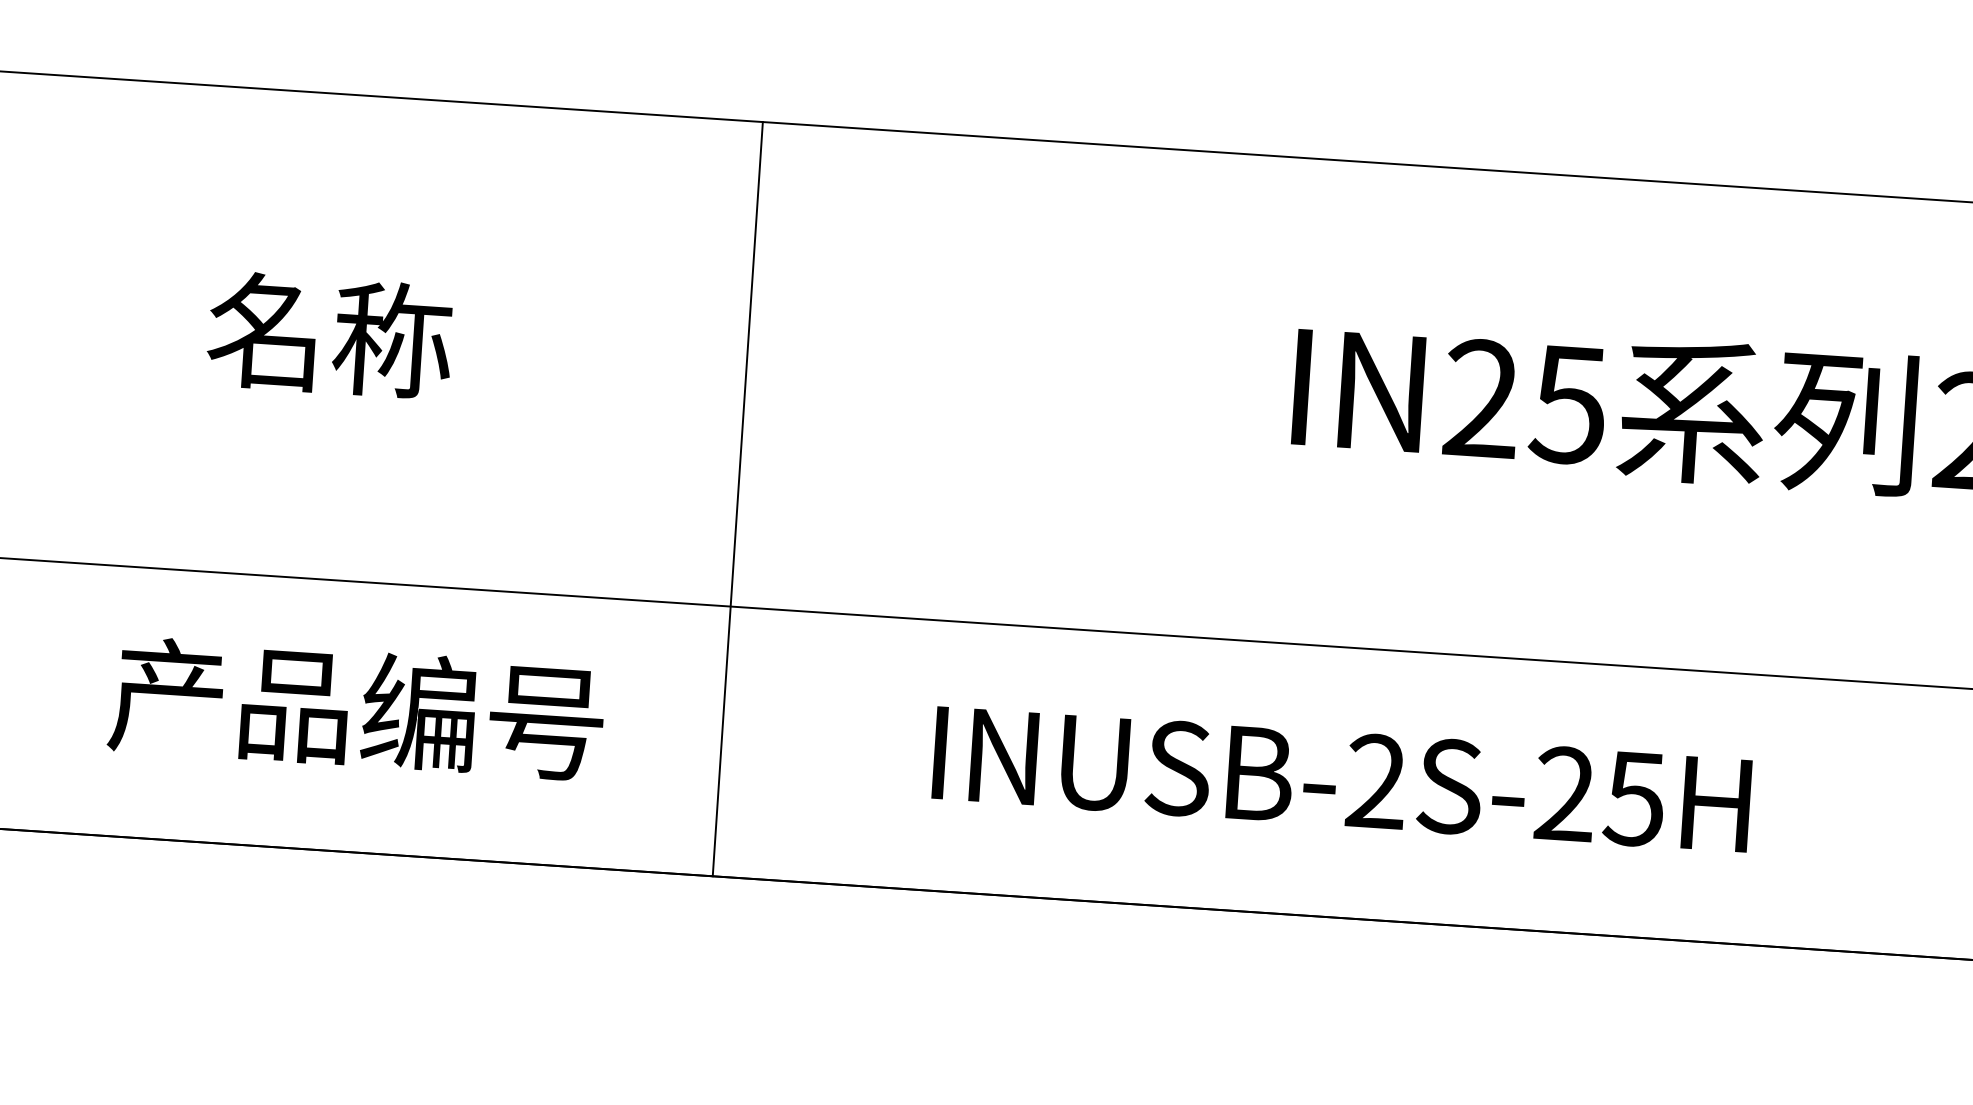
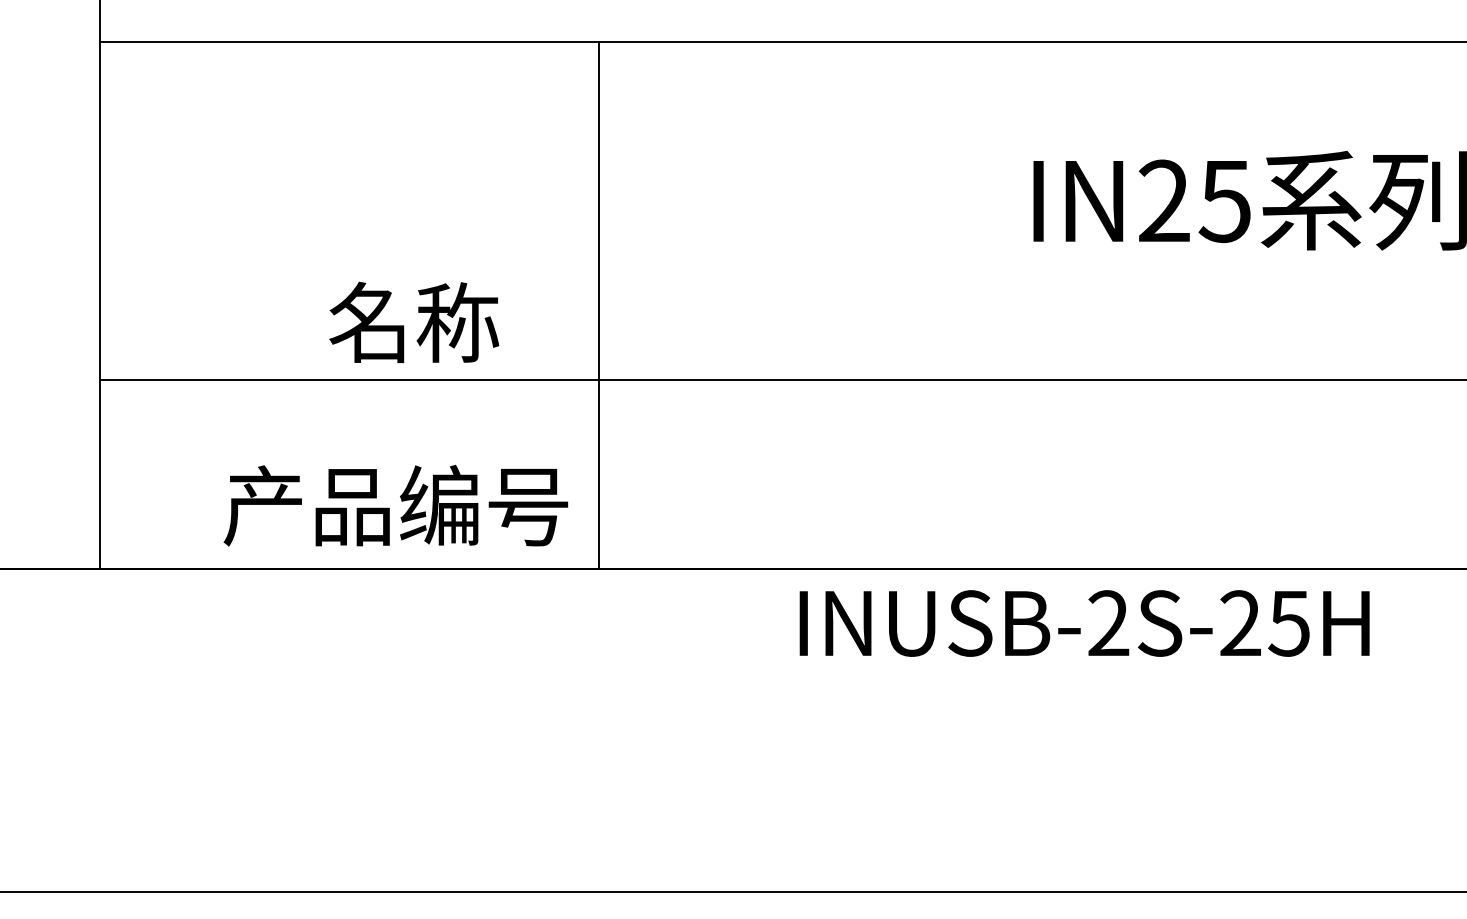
text: (330, 334) -> (414, 321), moved
line: (738, 497) -> (599, 304), moved
text: (356, 708) -> (395, 505), moved
text: (1341, 779) -> (1084, 623), moved

